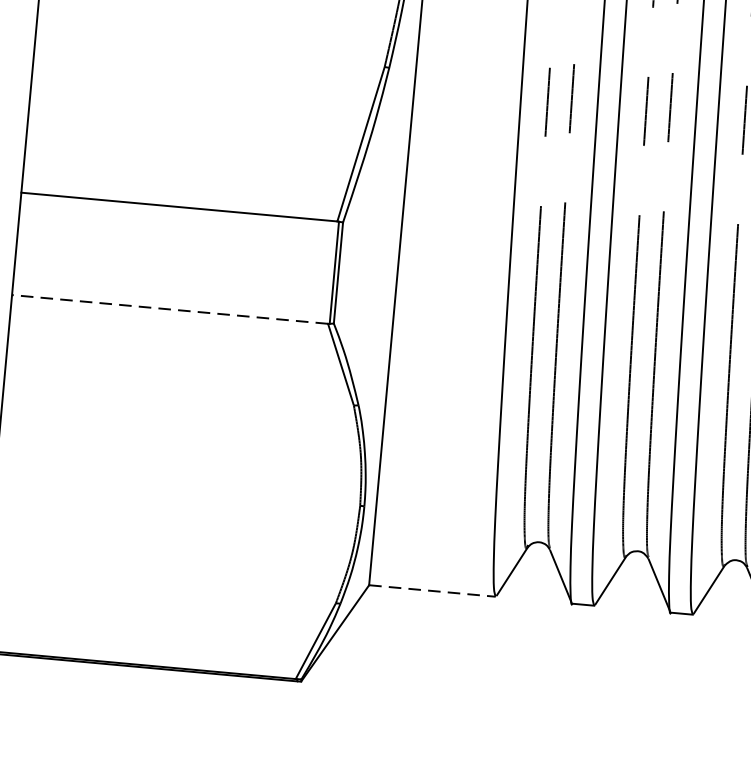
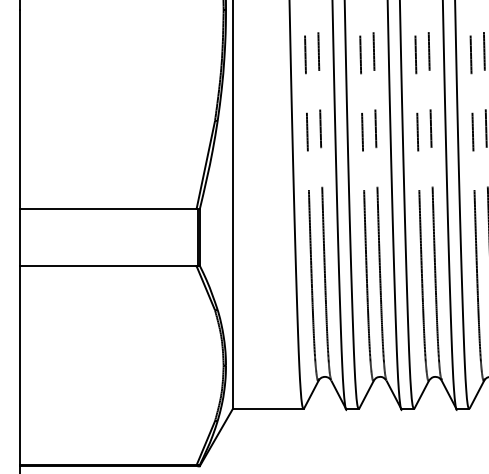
line: (168, 309) -> (107, 266), dashed -> solid
line: (433, 591) -> (268, 409), dashed -> solid

